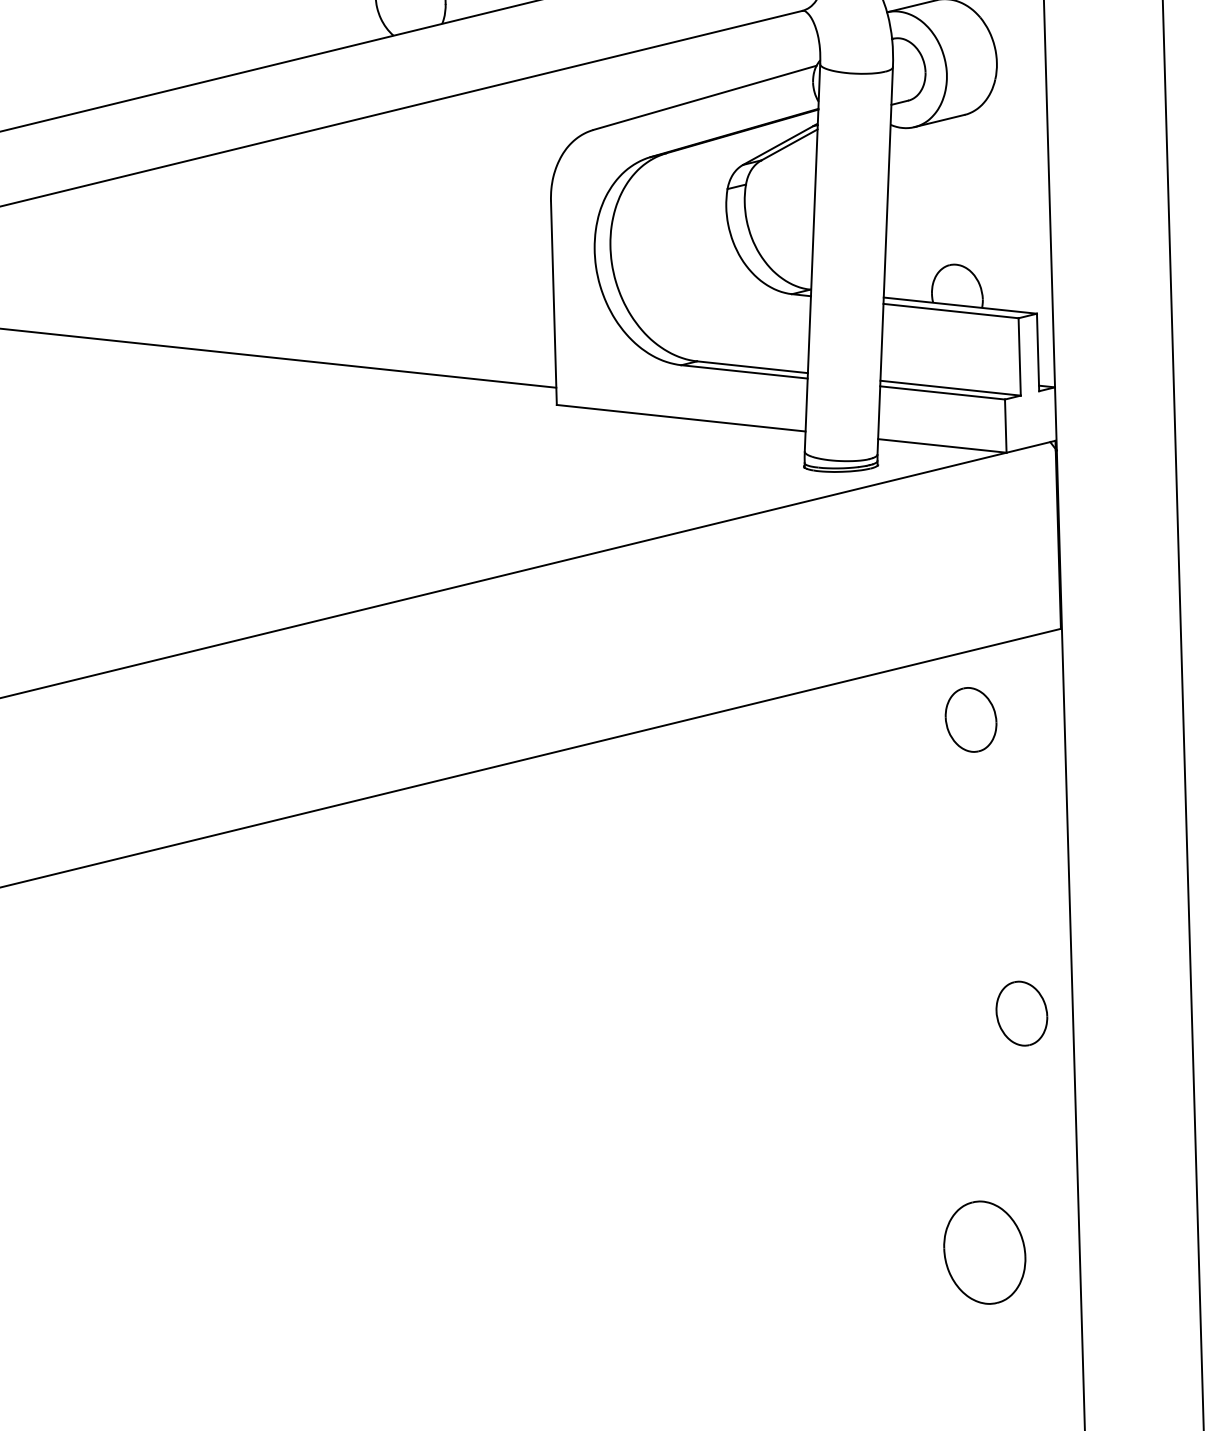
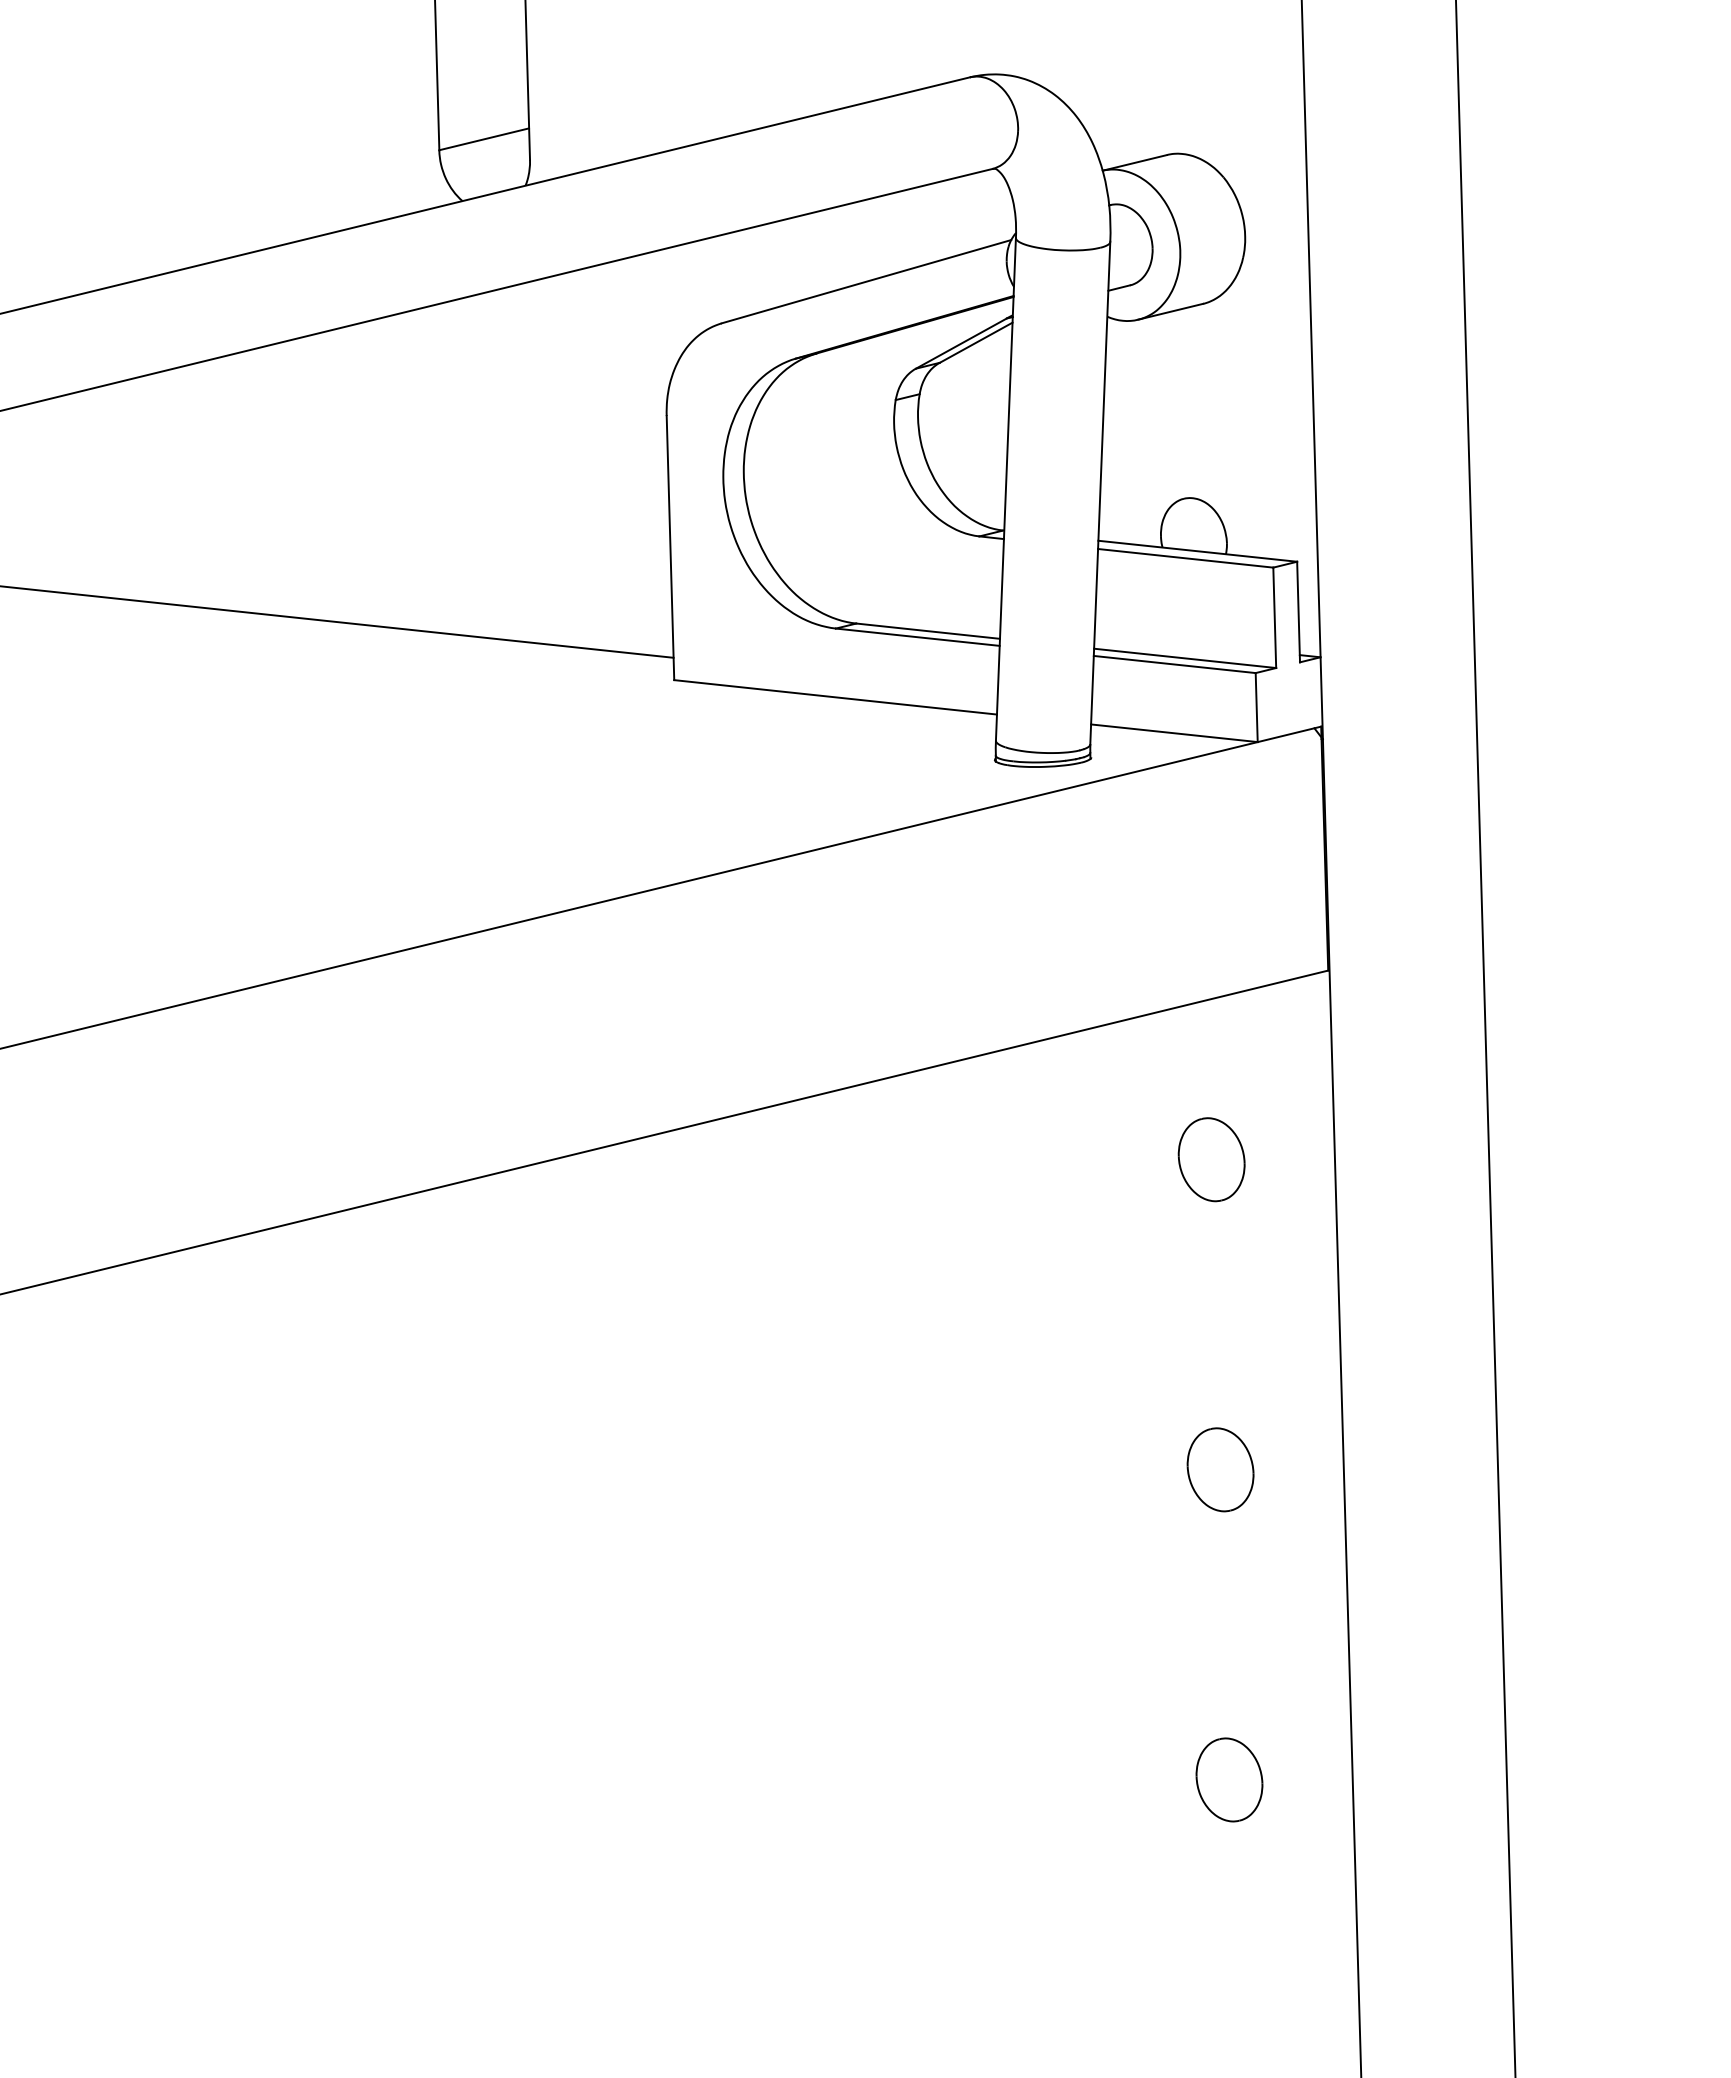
part: (970, 719) -> (1211, 1159), moved
part: (1021, 1013) -> (1220, 1469), moved
part: (984, 1252) -> (1229, 1779), size x0.62

